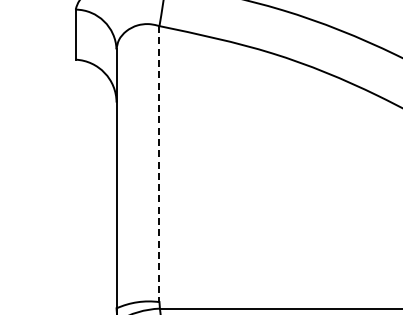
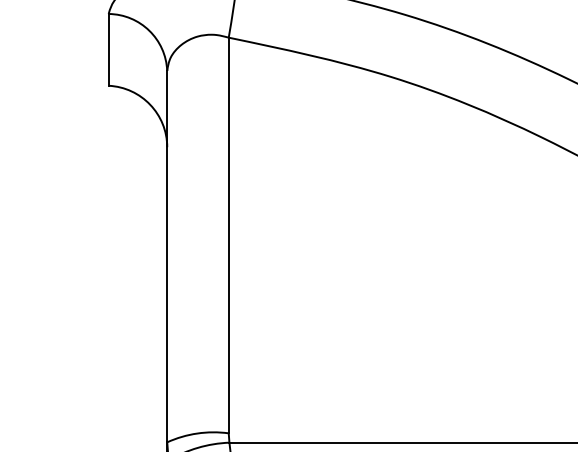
line: (159, 164) -> (228, 236), dashed -> solid

